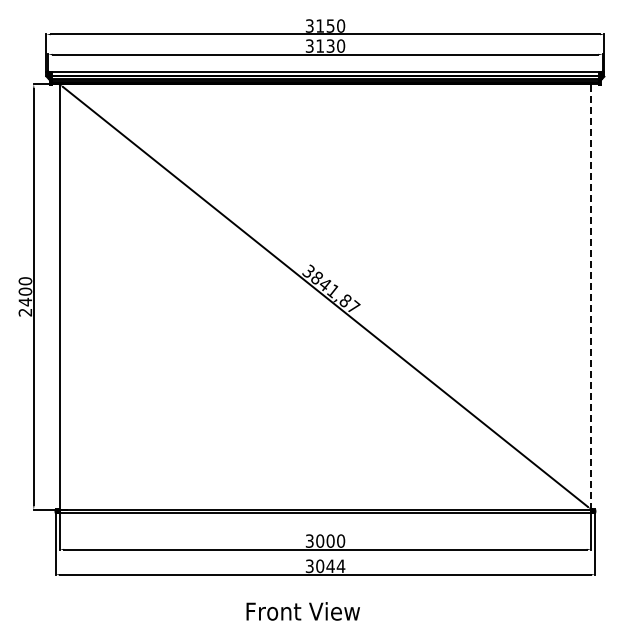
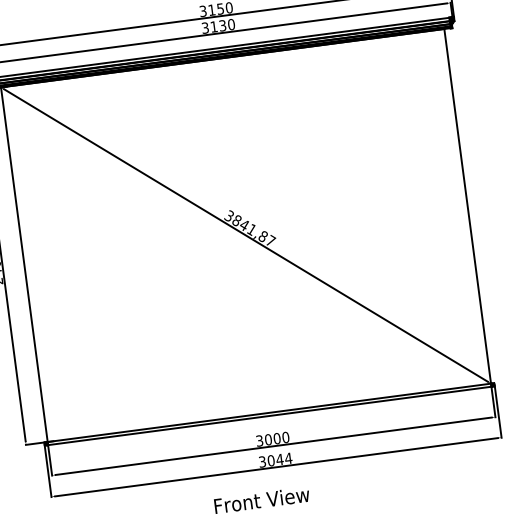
line: (591, 296) -> (467, 205), dashed -> solid

